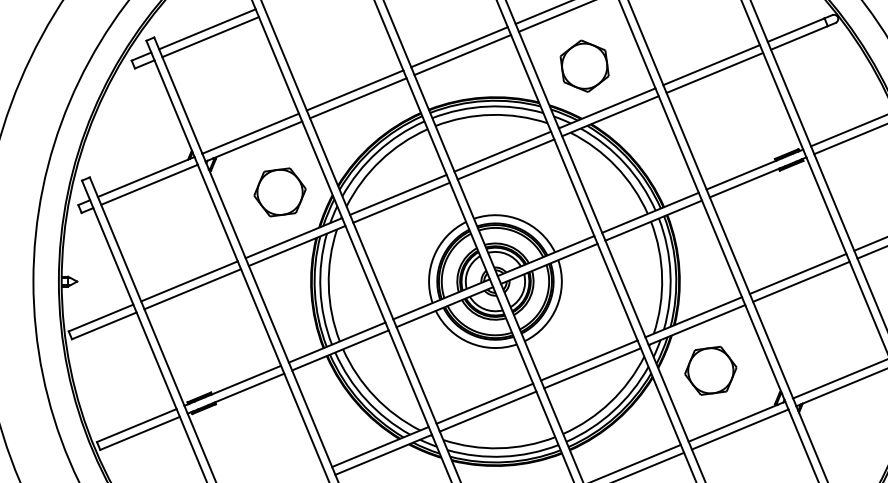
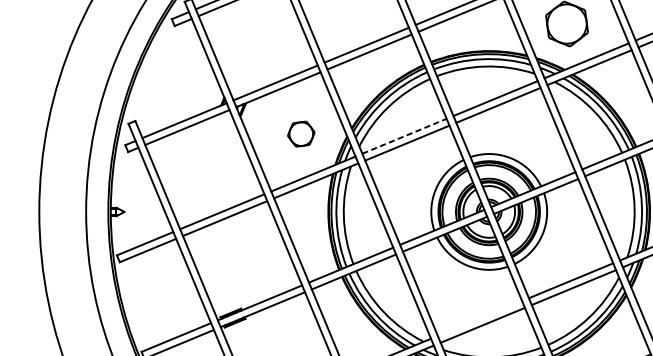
part: (279, 192) -> (300, 134), size x0.6
line: (398, 194) -> (404, 135), solid -> dashed
line: (484, 403) -> (479, 318), removed

